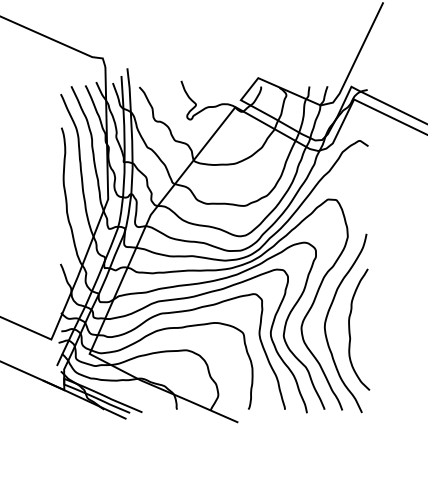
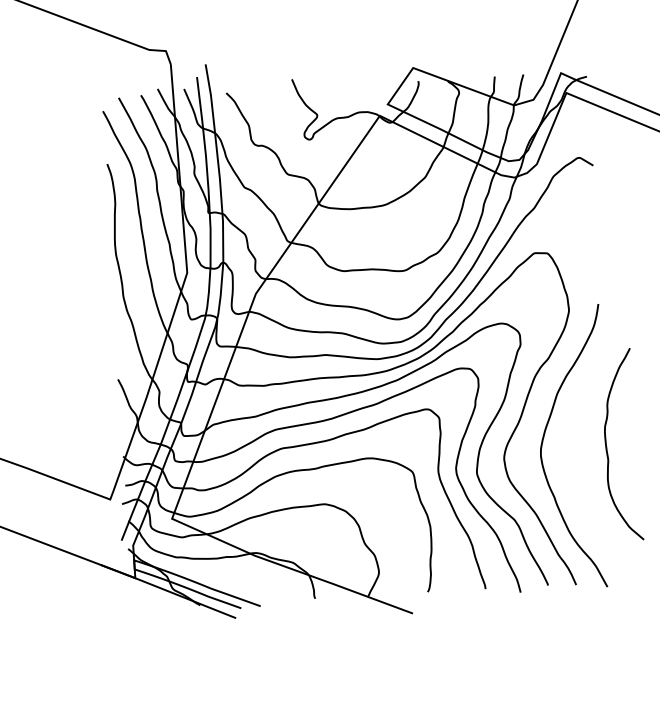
curve: (350, 329) -> (607, 445), moved

